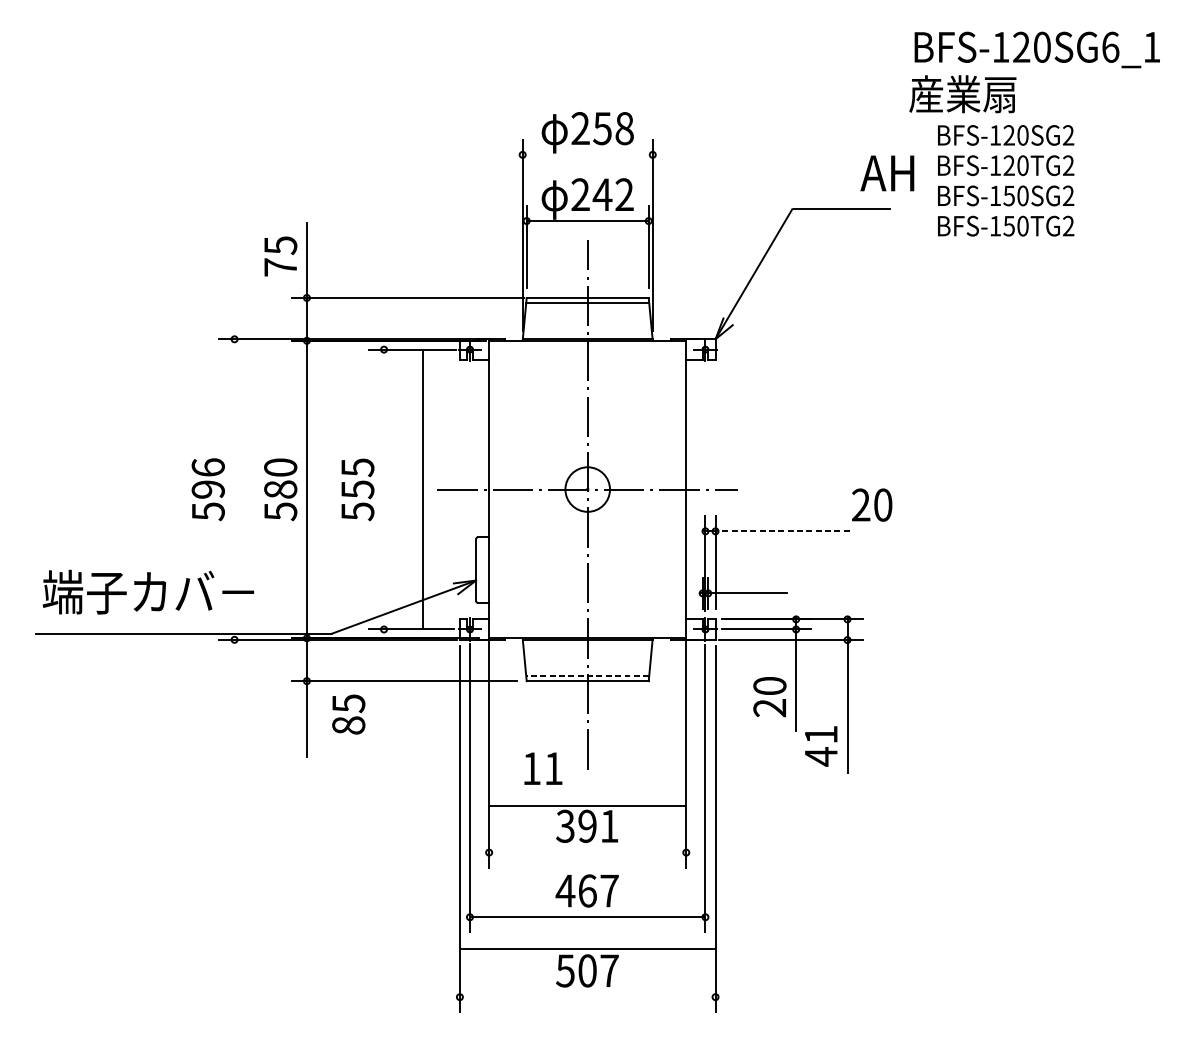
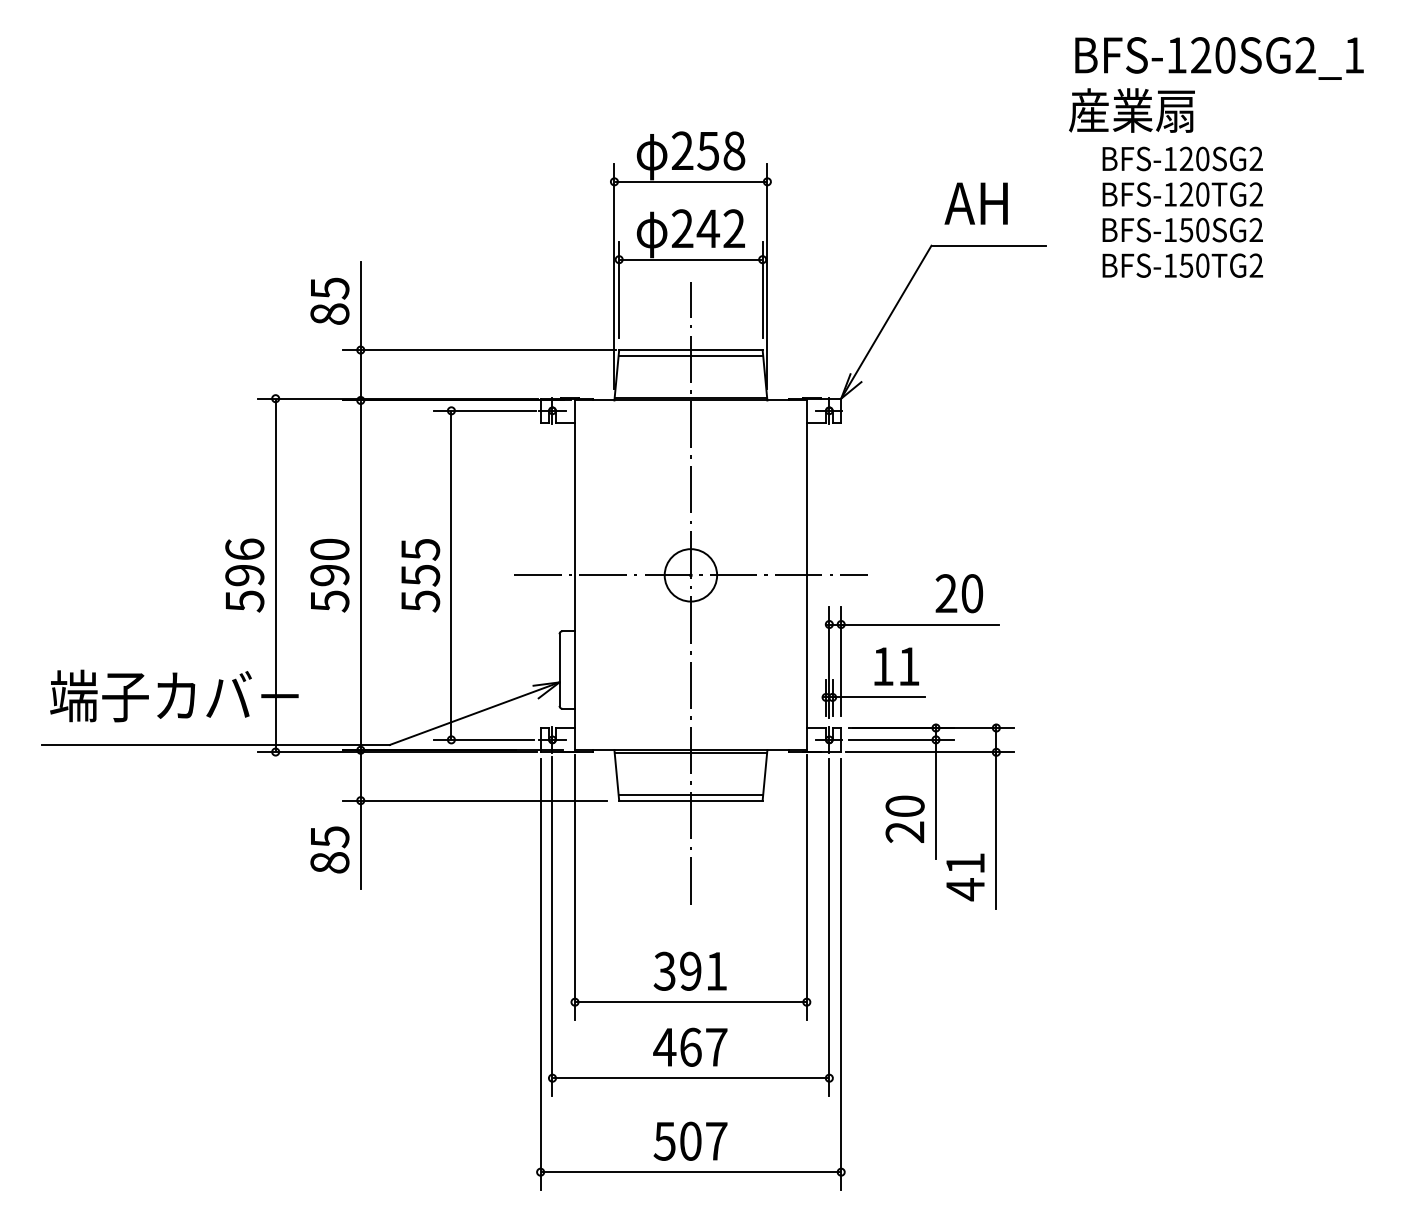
text: (1110, 47) -> (1305, 55), BFS-120SG6_1 -> BFS-120SG2_1
line: (587, 154) -> (690, 181), added
text: (886, 173) -> (975, 203), moved
text: (280, 266) -> (329, 313), 75 -> 85
line: (234, 488) -> (275, 574), added
text: (280, 489) -> (329, 575), 580 -> 590
line: (423, 489) -> (451, 575), moved
text: (871, 504) -> (958, 593), moved
line: (782, 531) -> (920, 624), dashed -> solid
line: (587, 676) -> (690, 795), dashed -> solid
text: (348, 714) -> (329, 849), moved
text: (543, 768) -> (896, 666), moved
line: (587, 806) -> (690, 1002), moved
line: (587, 948) -> (690, 1172), moved

